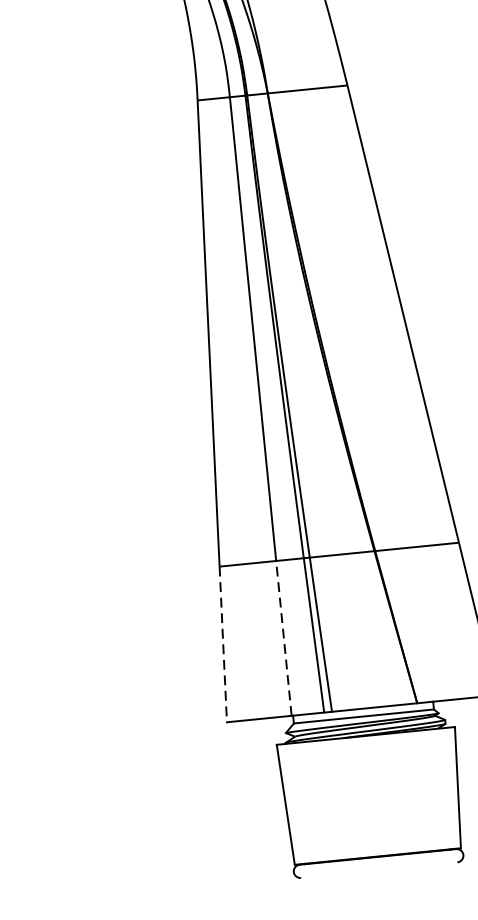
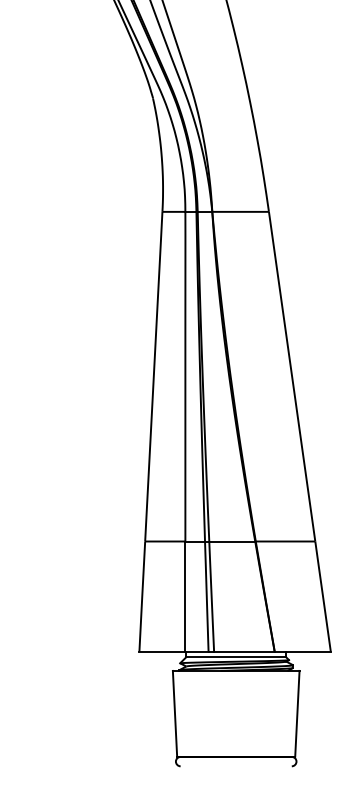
line: (283, 636) -> (185, 595), dashed -> solid
line: (223, 644) -> (142, 596), dashed -> solid

